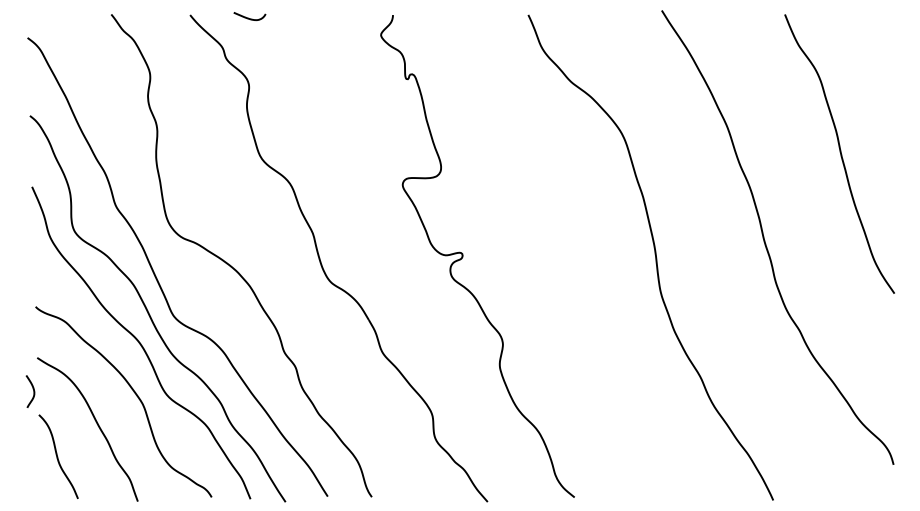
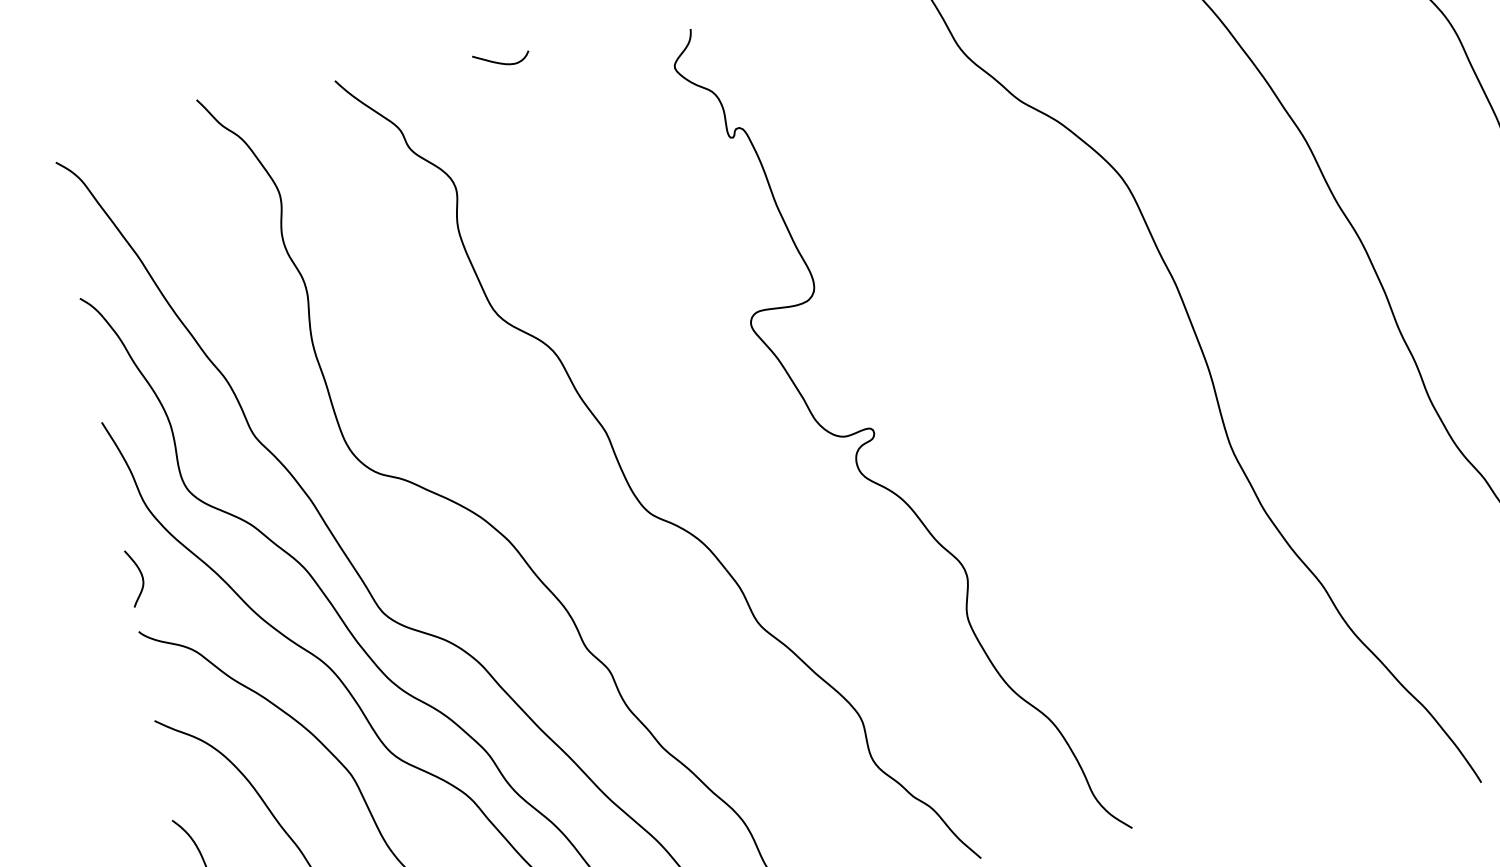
curve: (248, 17) -> (499, 61), moved
curve: (33, 391) -> (141, 577), moved

